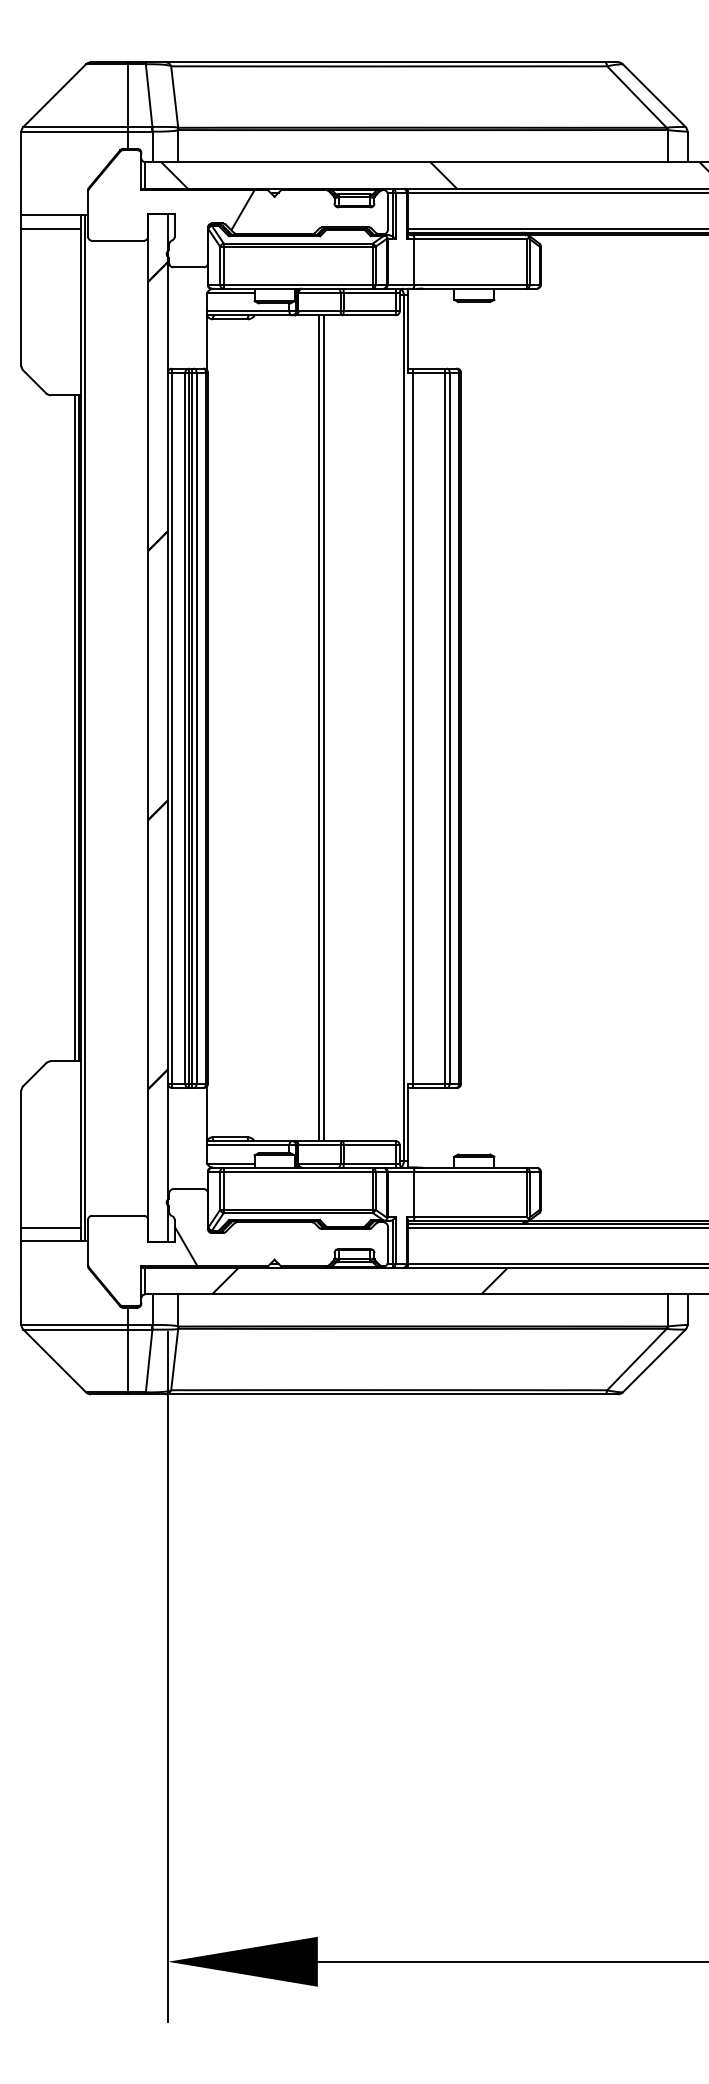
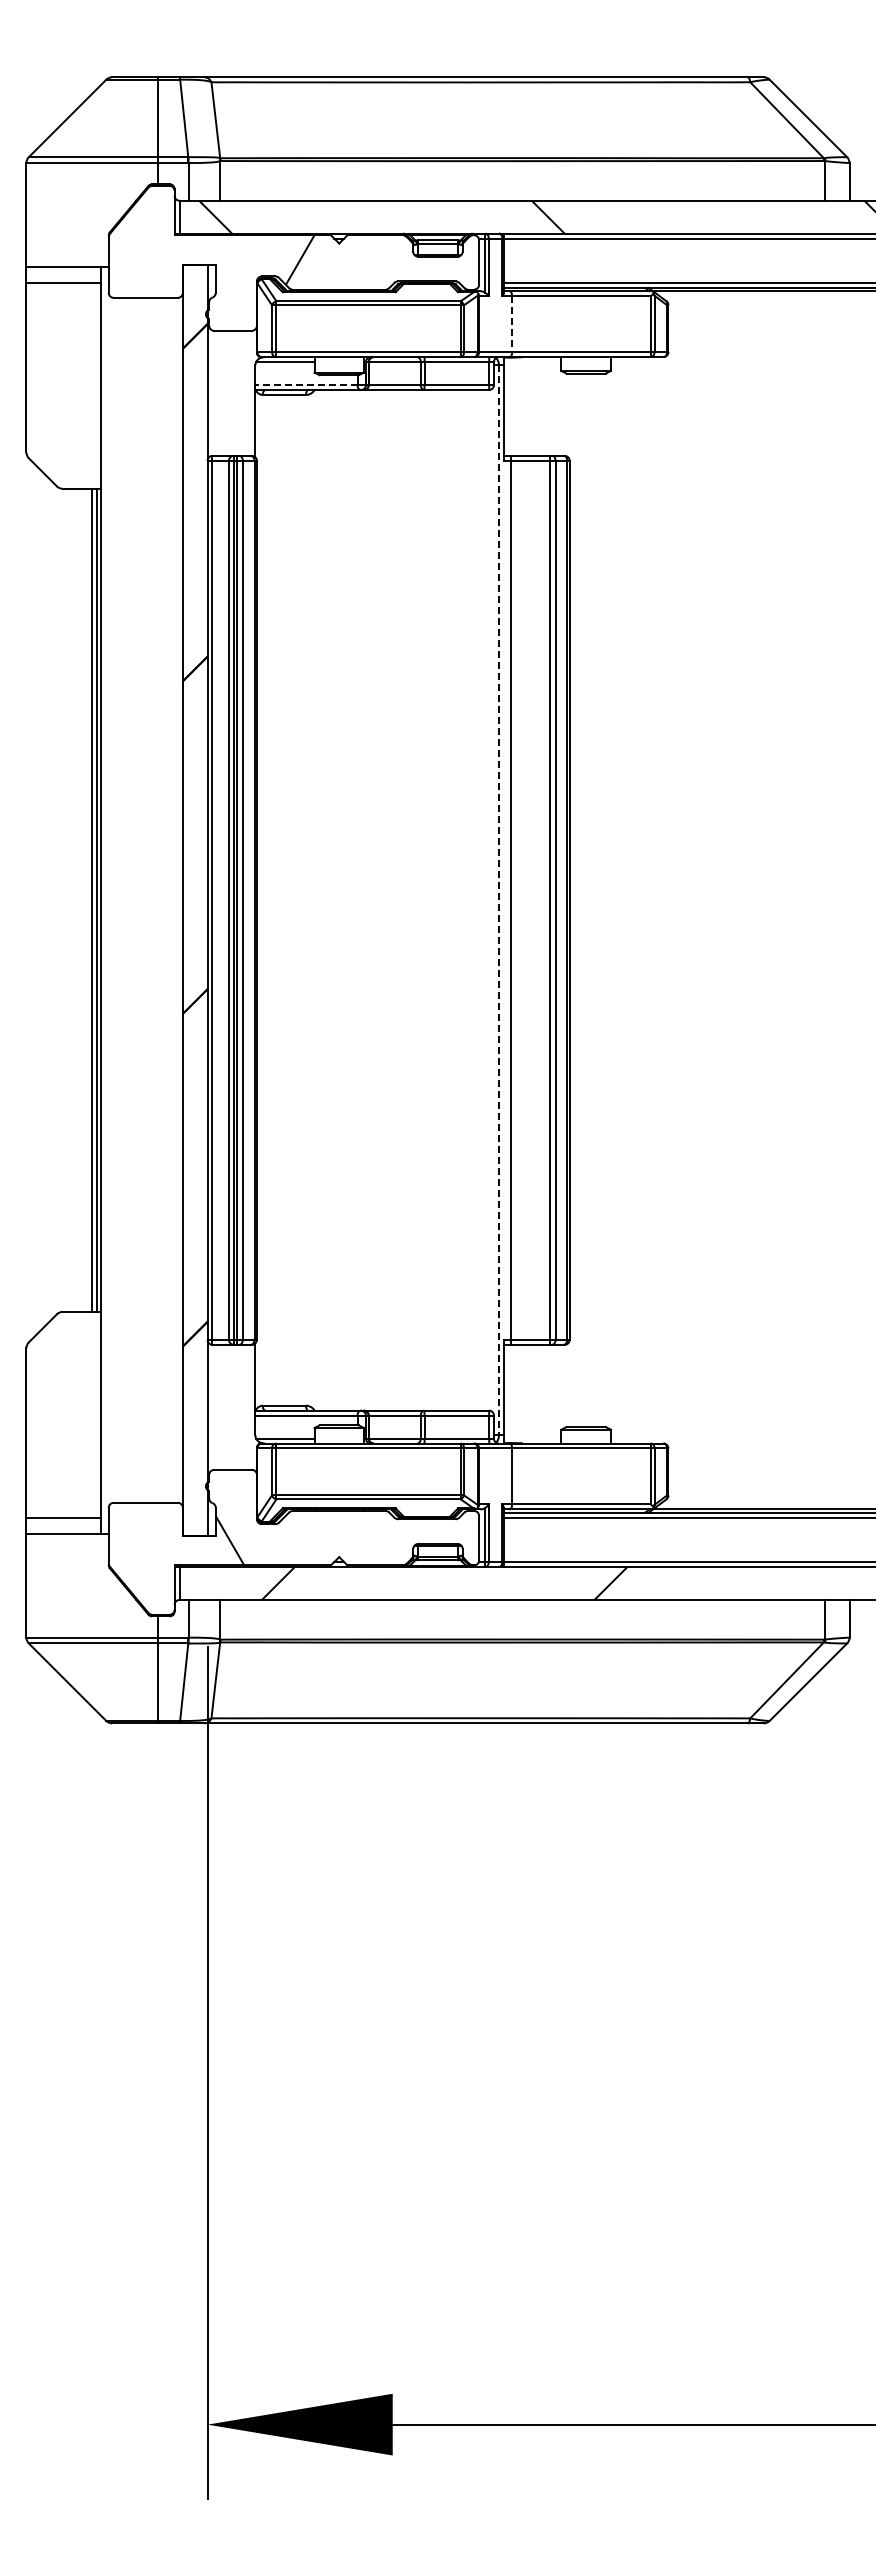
line: (414, 262) -> (512, 324), solid -> dashed
line: (247, 311) -> (305, 385), solid -> dashed
line: (85, 728) -> (105, 900), removed
line: (318, 728) -> (393, 900), removed
line: (324, 728) -> (400, 900), removed
line: (404, 728) -> (499, 900), solid -> dashed

